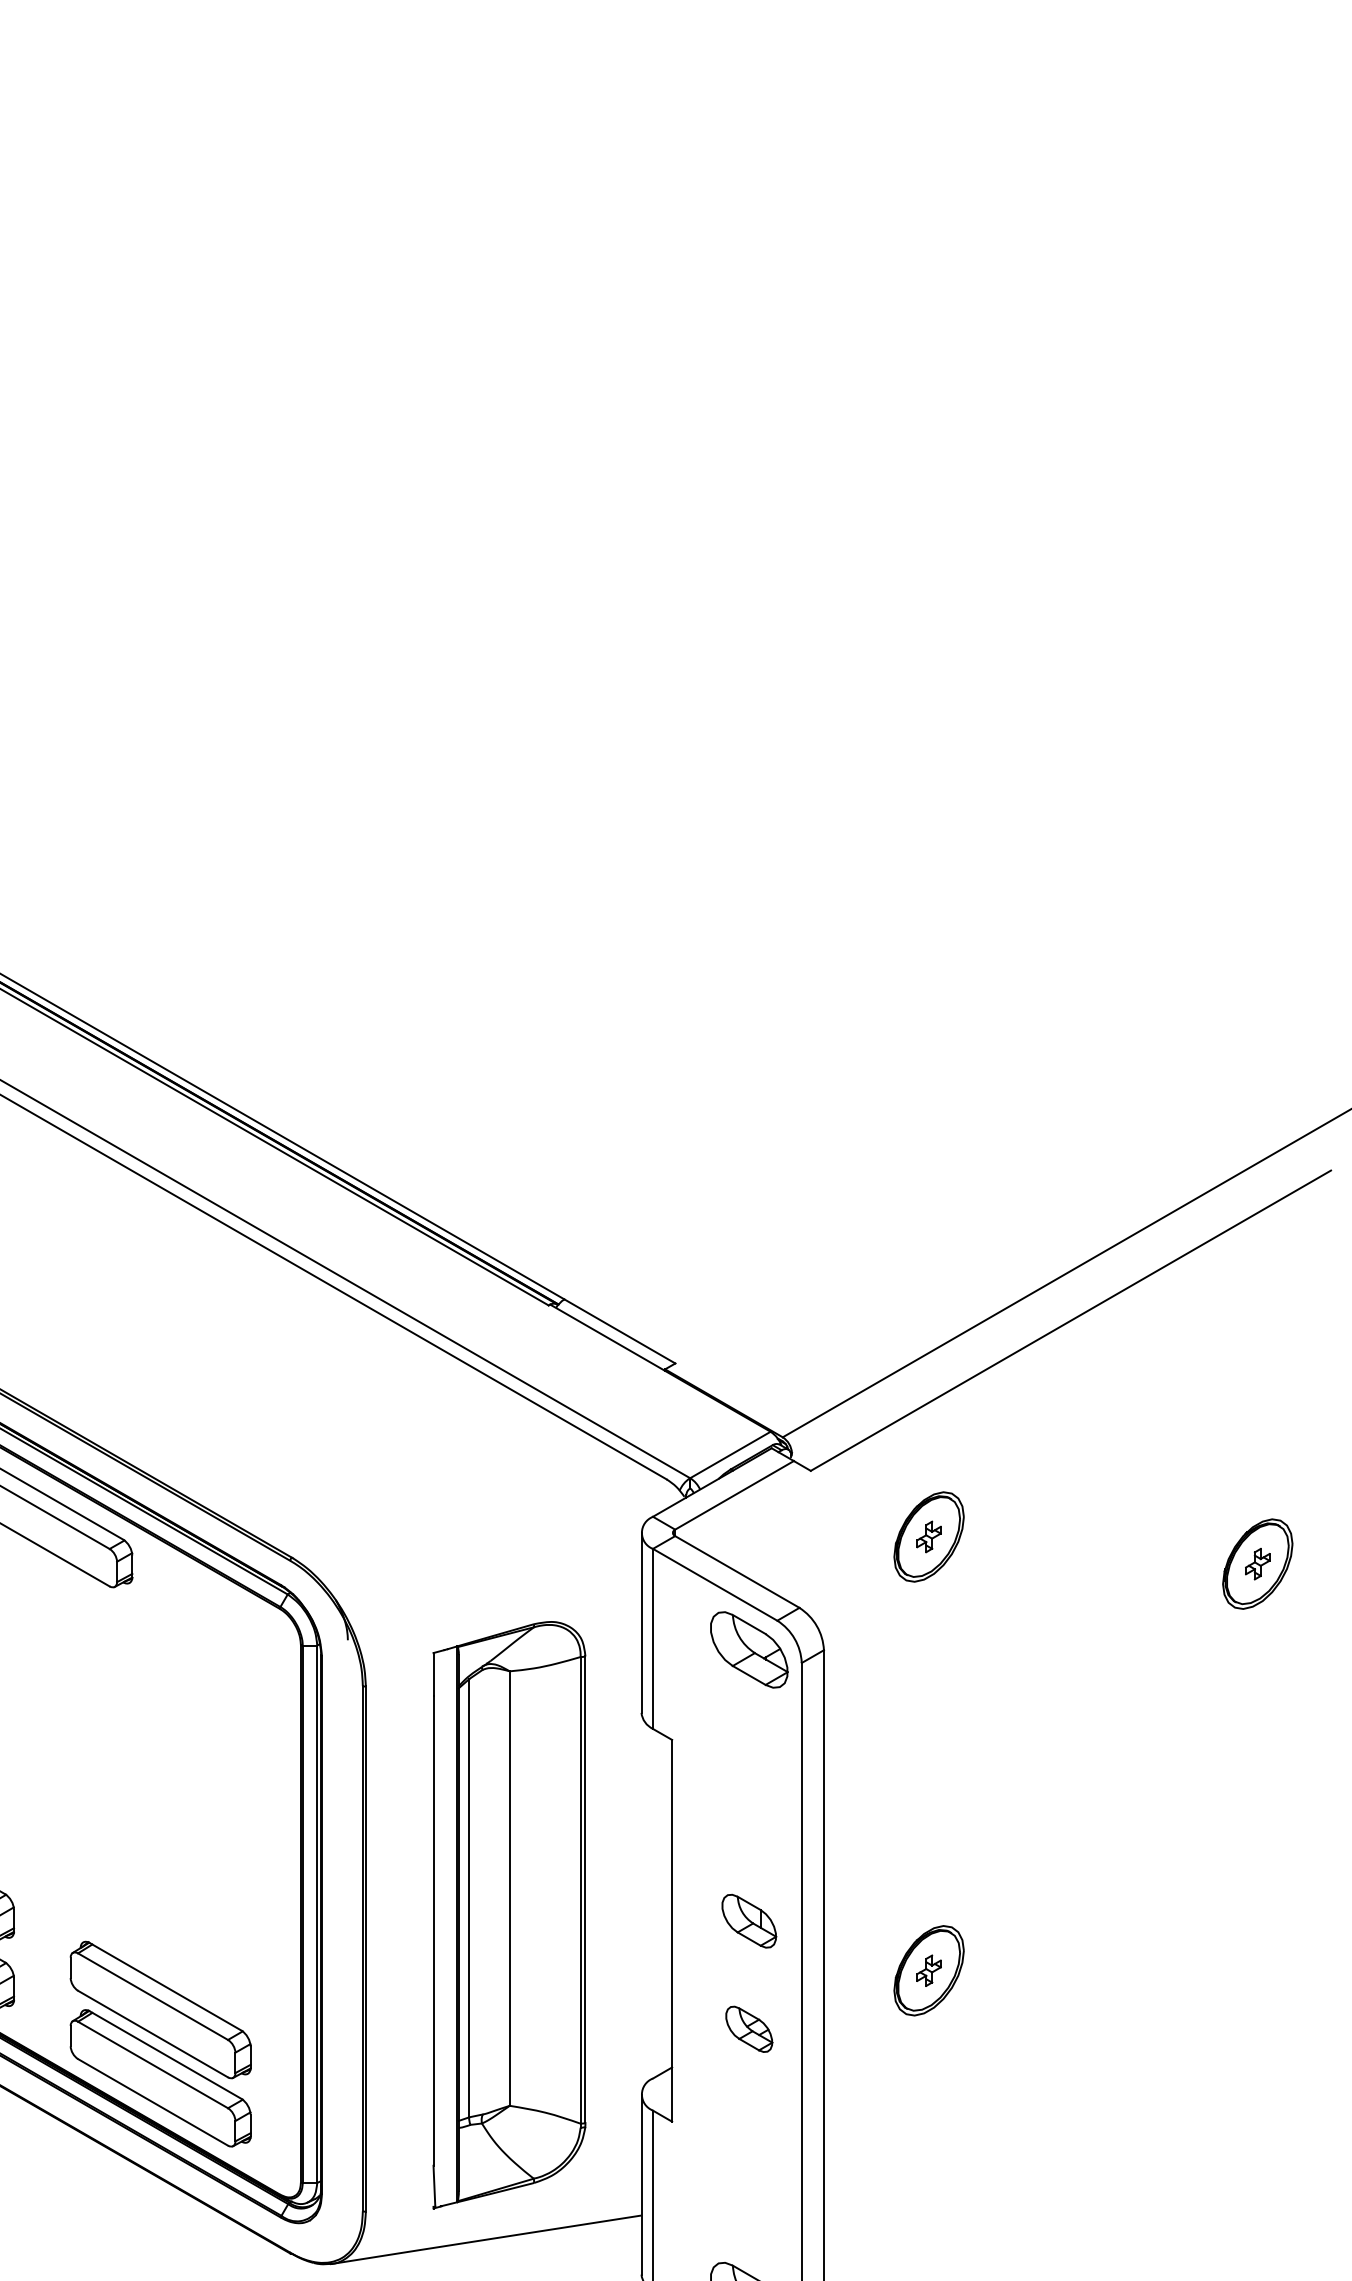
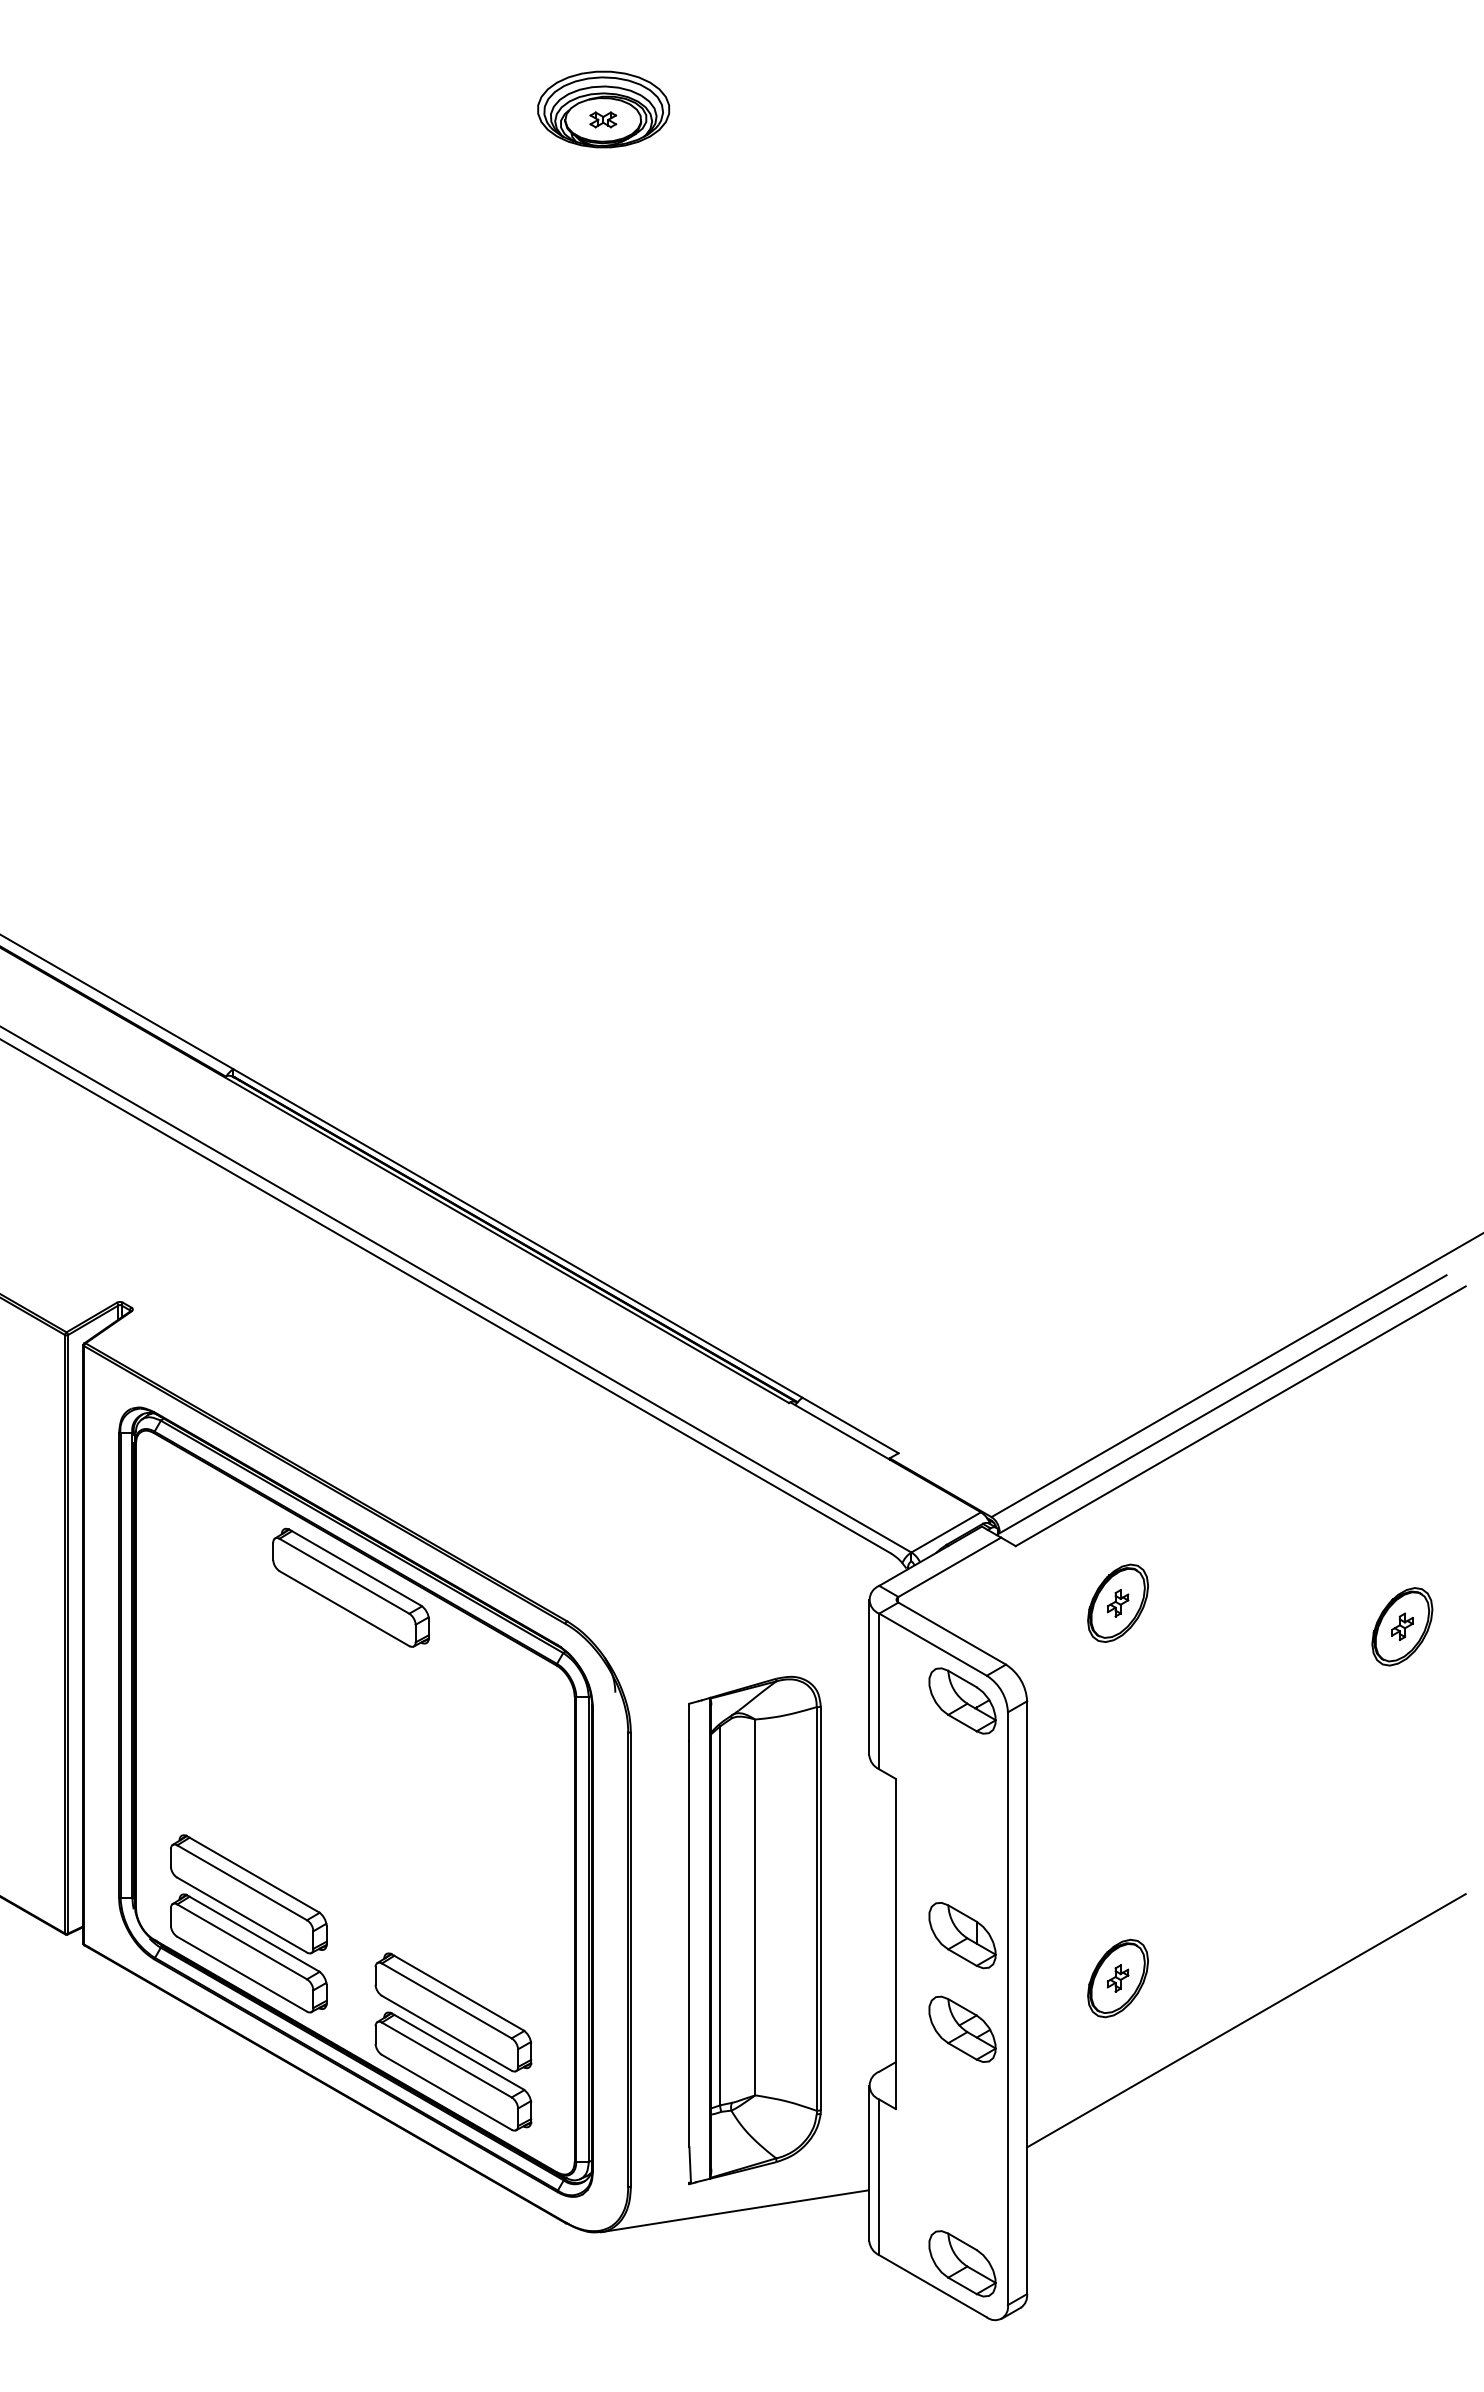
line: (1048, 1308) -> (1221, 1405), added
part: (749, 1921) -> (962, 1935), size x1.43
line: (1077, 2019) -> (1246, 2020), added
part: (749, 2028) -> (962, 2028), size x1.67

